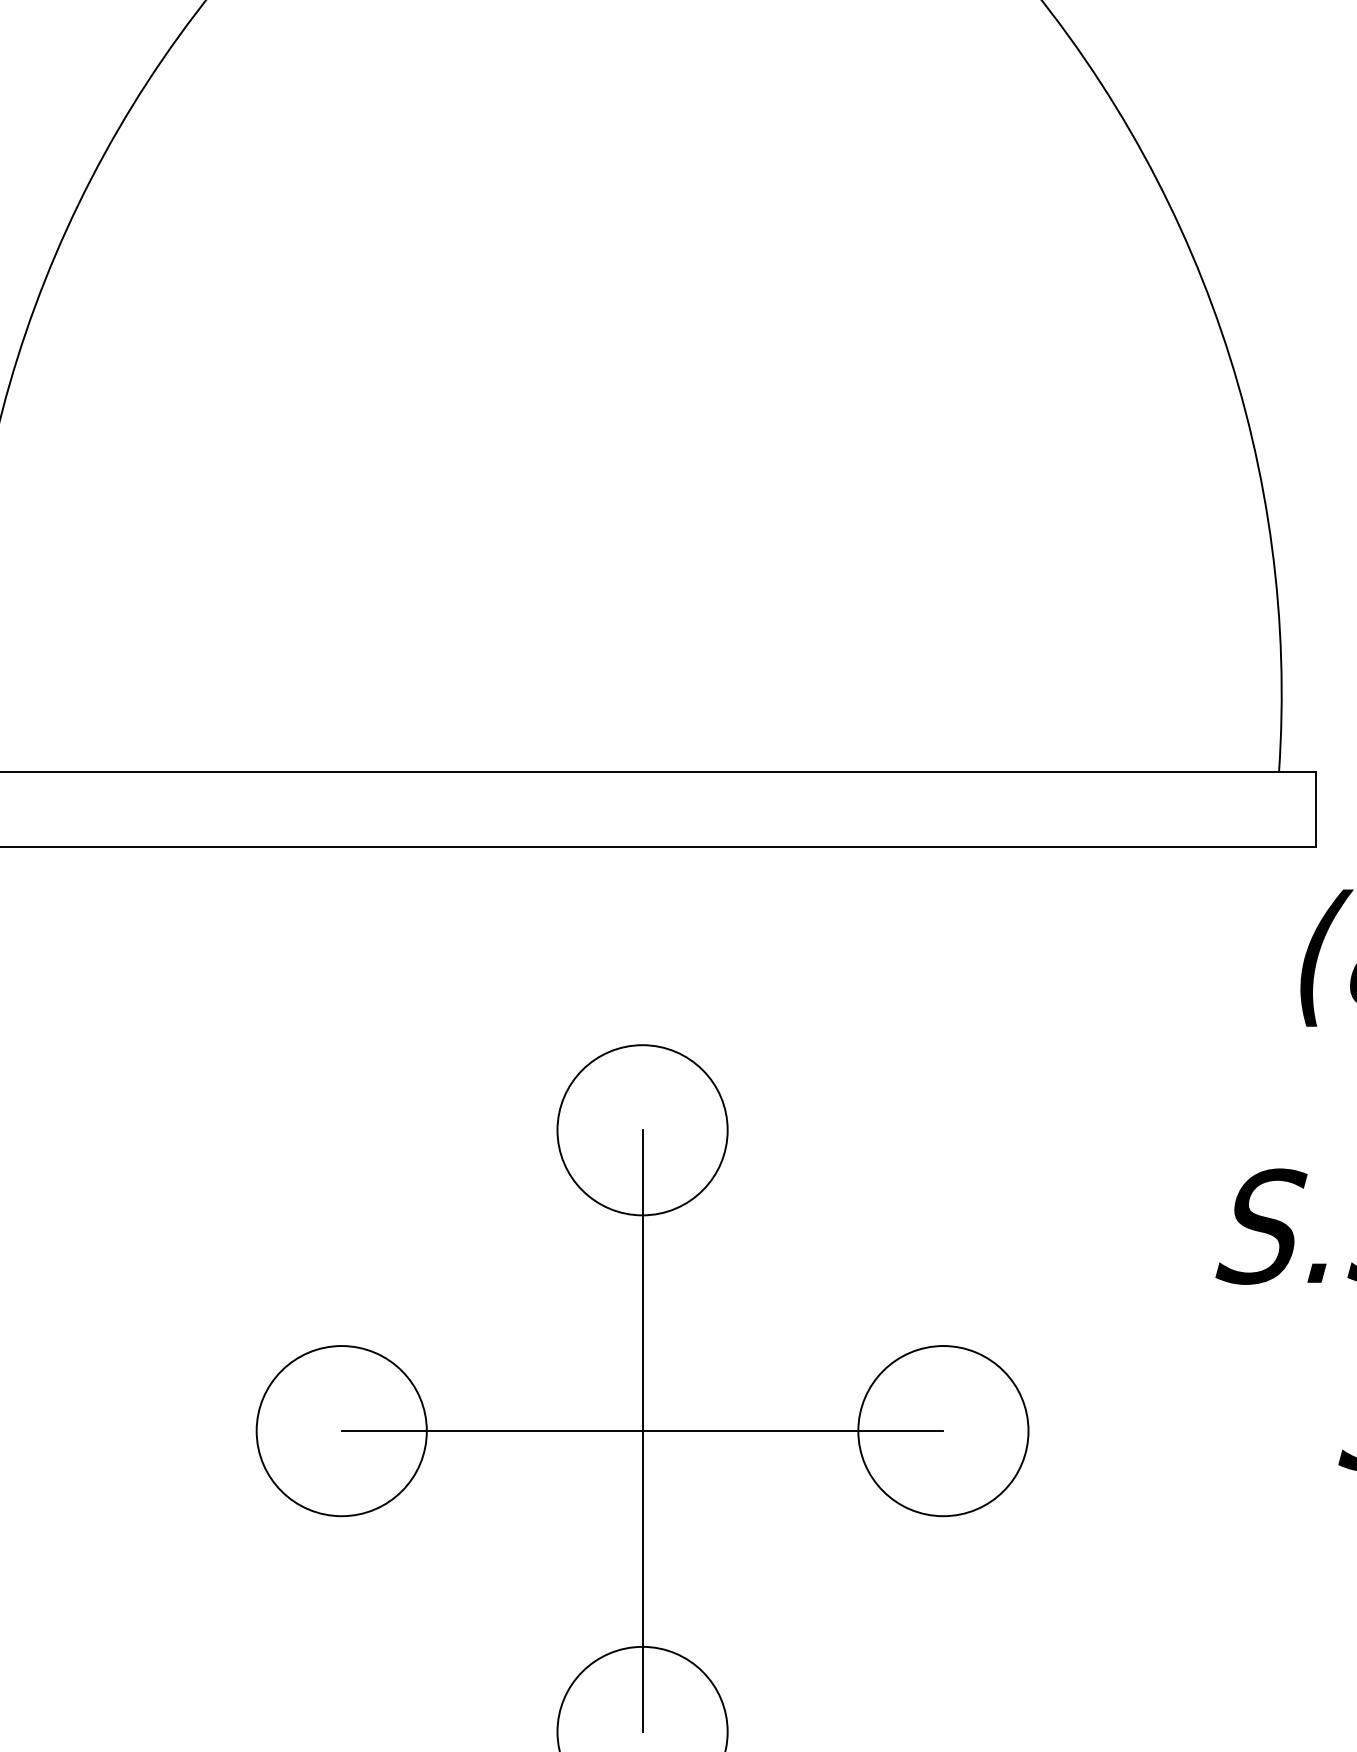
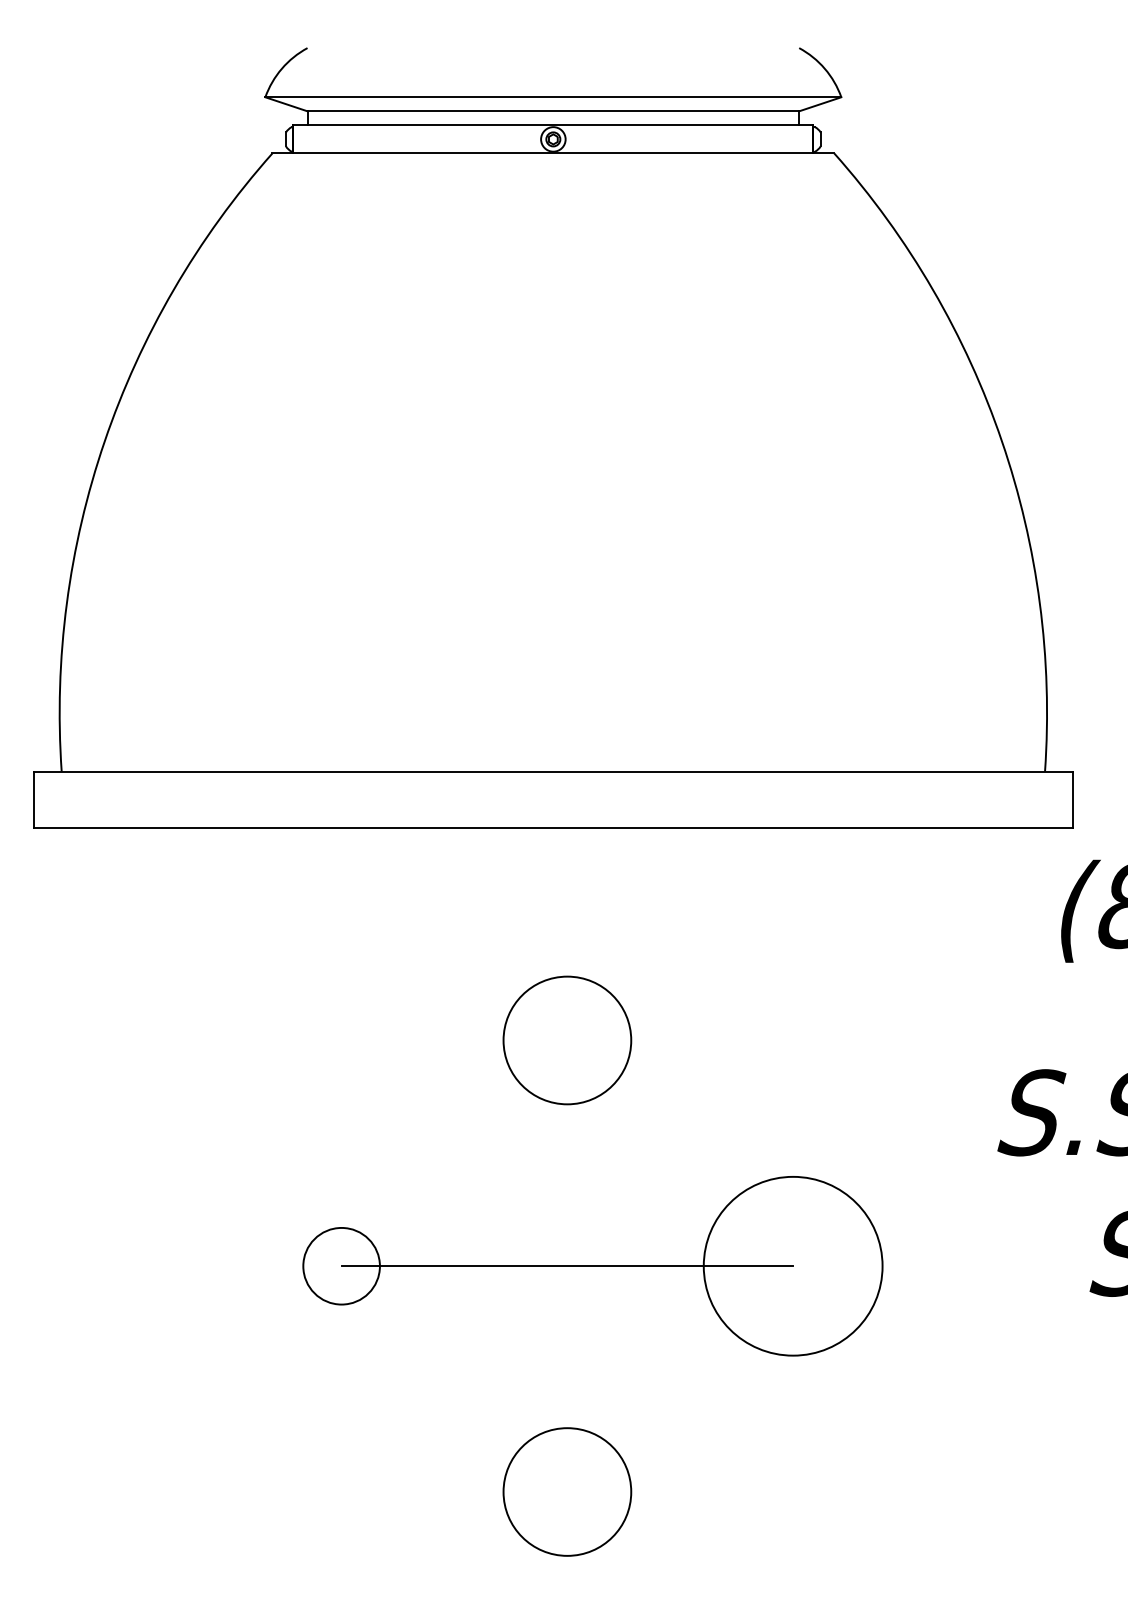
circle: (341, 1431) -> (341, 1266), size x0.6
line: (642, 1431) -> (567, 1266), removed
circle: (943, 1431) -> (793, 1266), size x1.4

